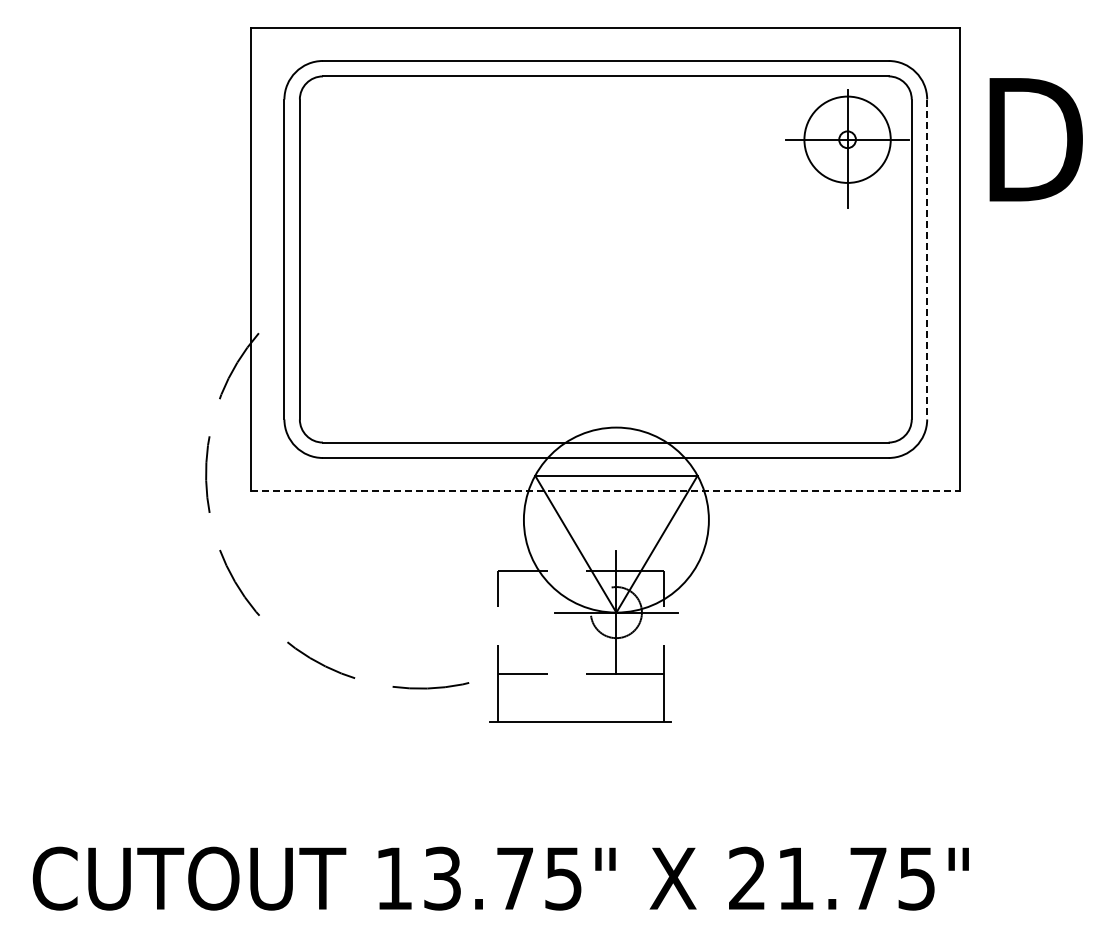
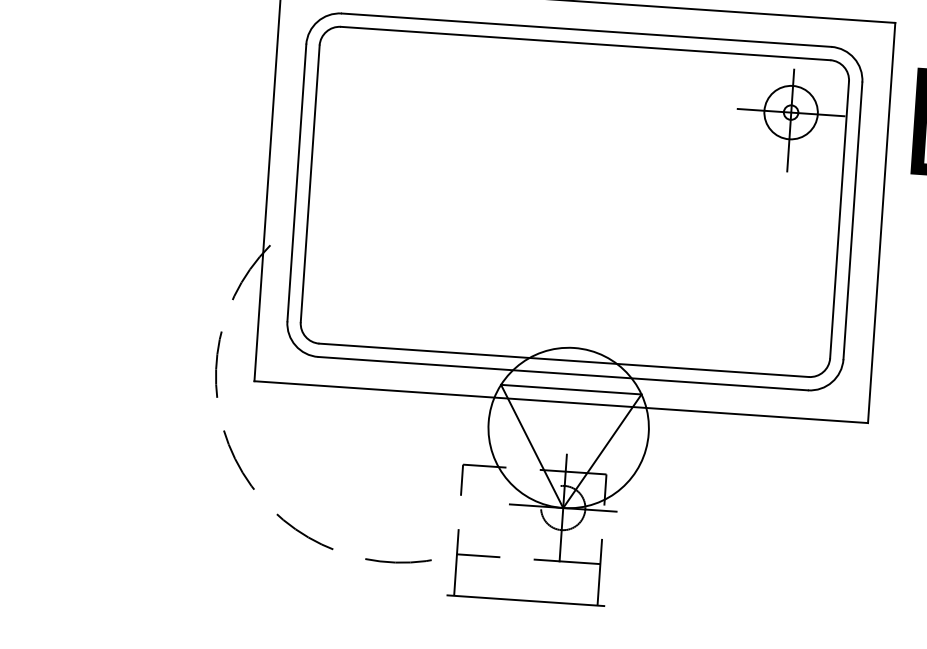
circle: (847, 139) -> (791, 112), size x0.71
line: (927, 259) -> (853, 220), dashed -> solid
line: (605, 490) -> (561, 401), dashed -> solid

